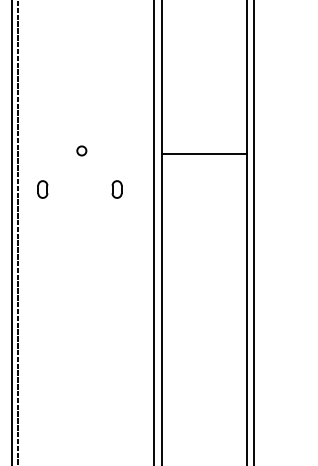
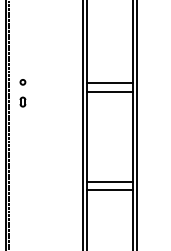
circle: (80, 151) -> (22, 82), moved
line: (203, 169) -> (109, 91), added
part: (116, 188) -> (62, 101), removed
line: (203, 337) -> (109, 181), added
line: (203, 353) -> (109, 190), added

